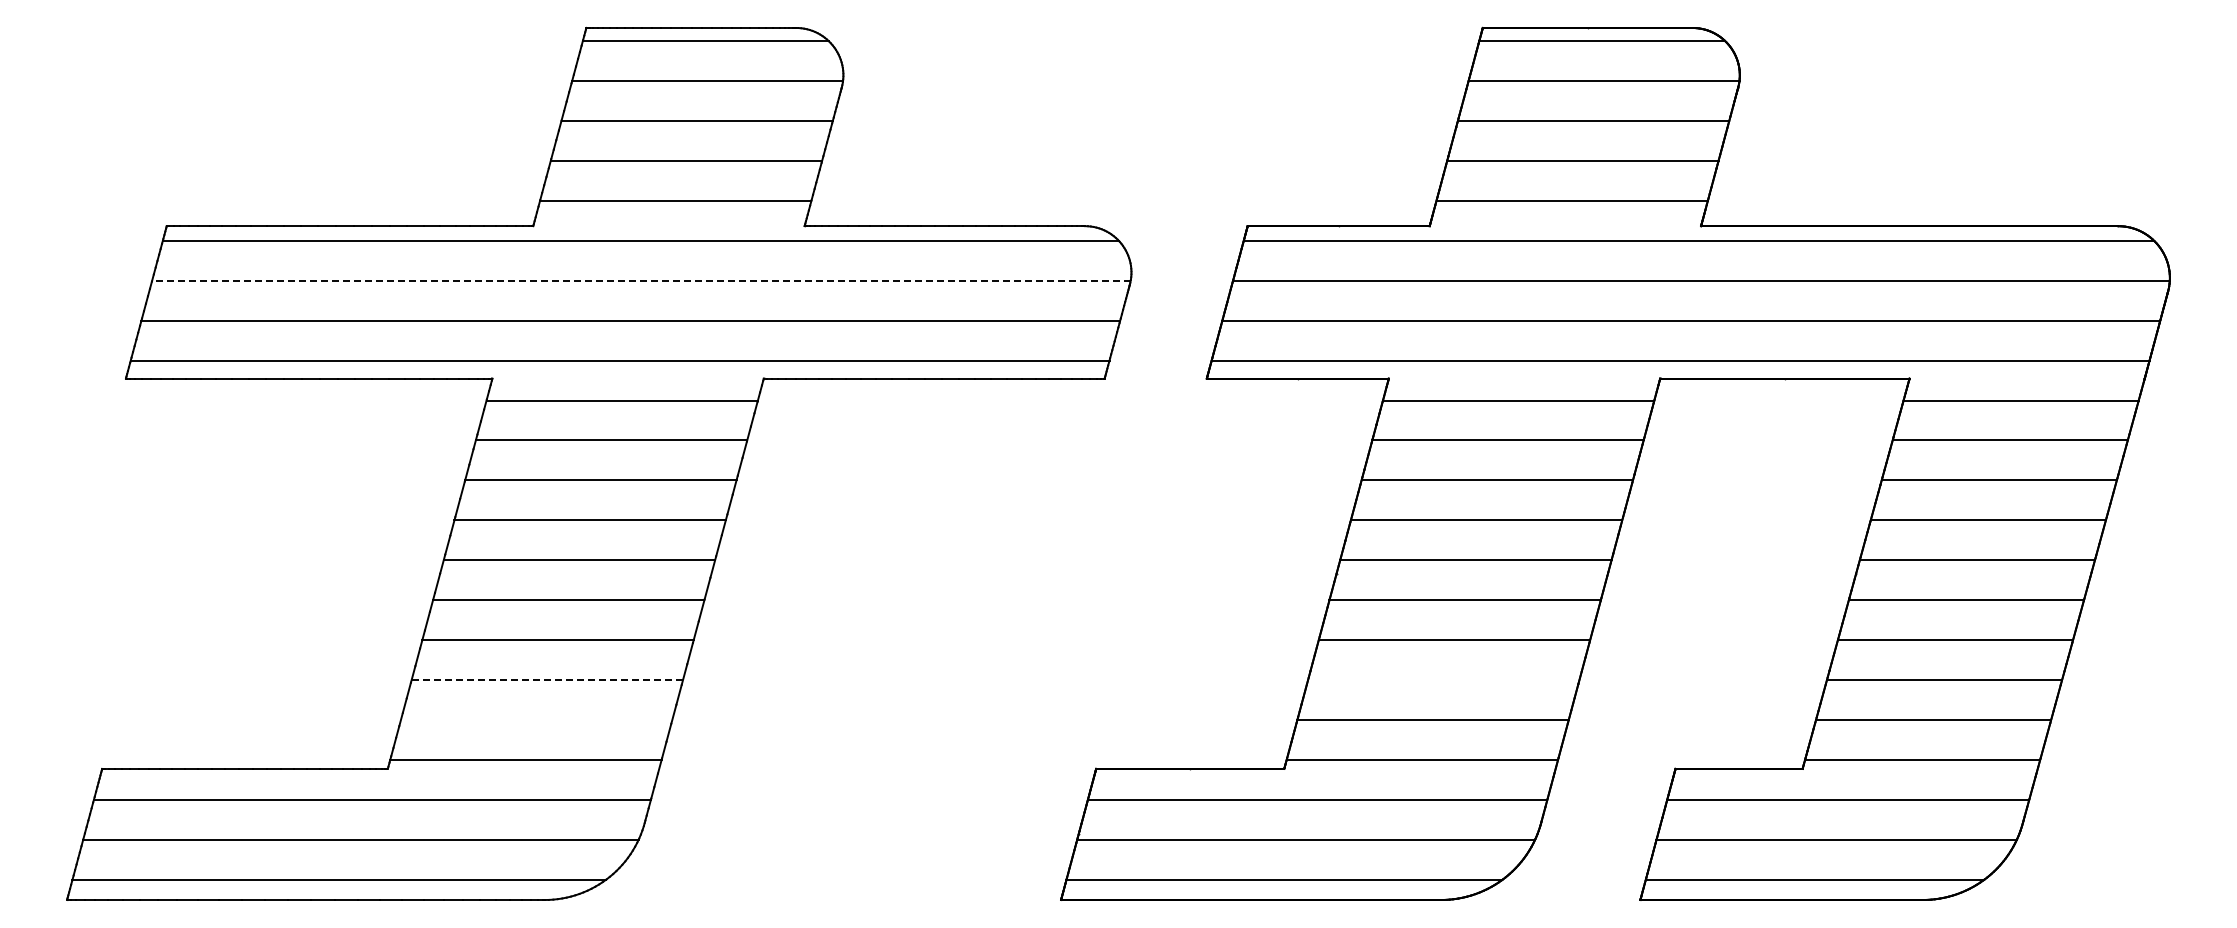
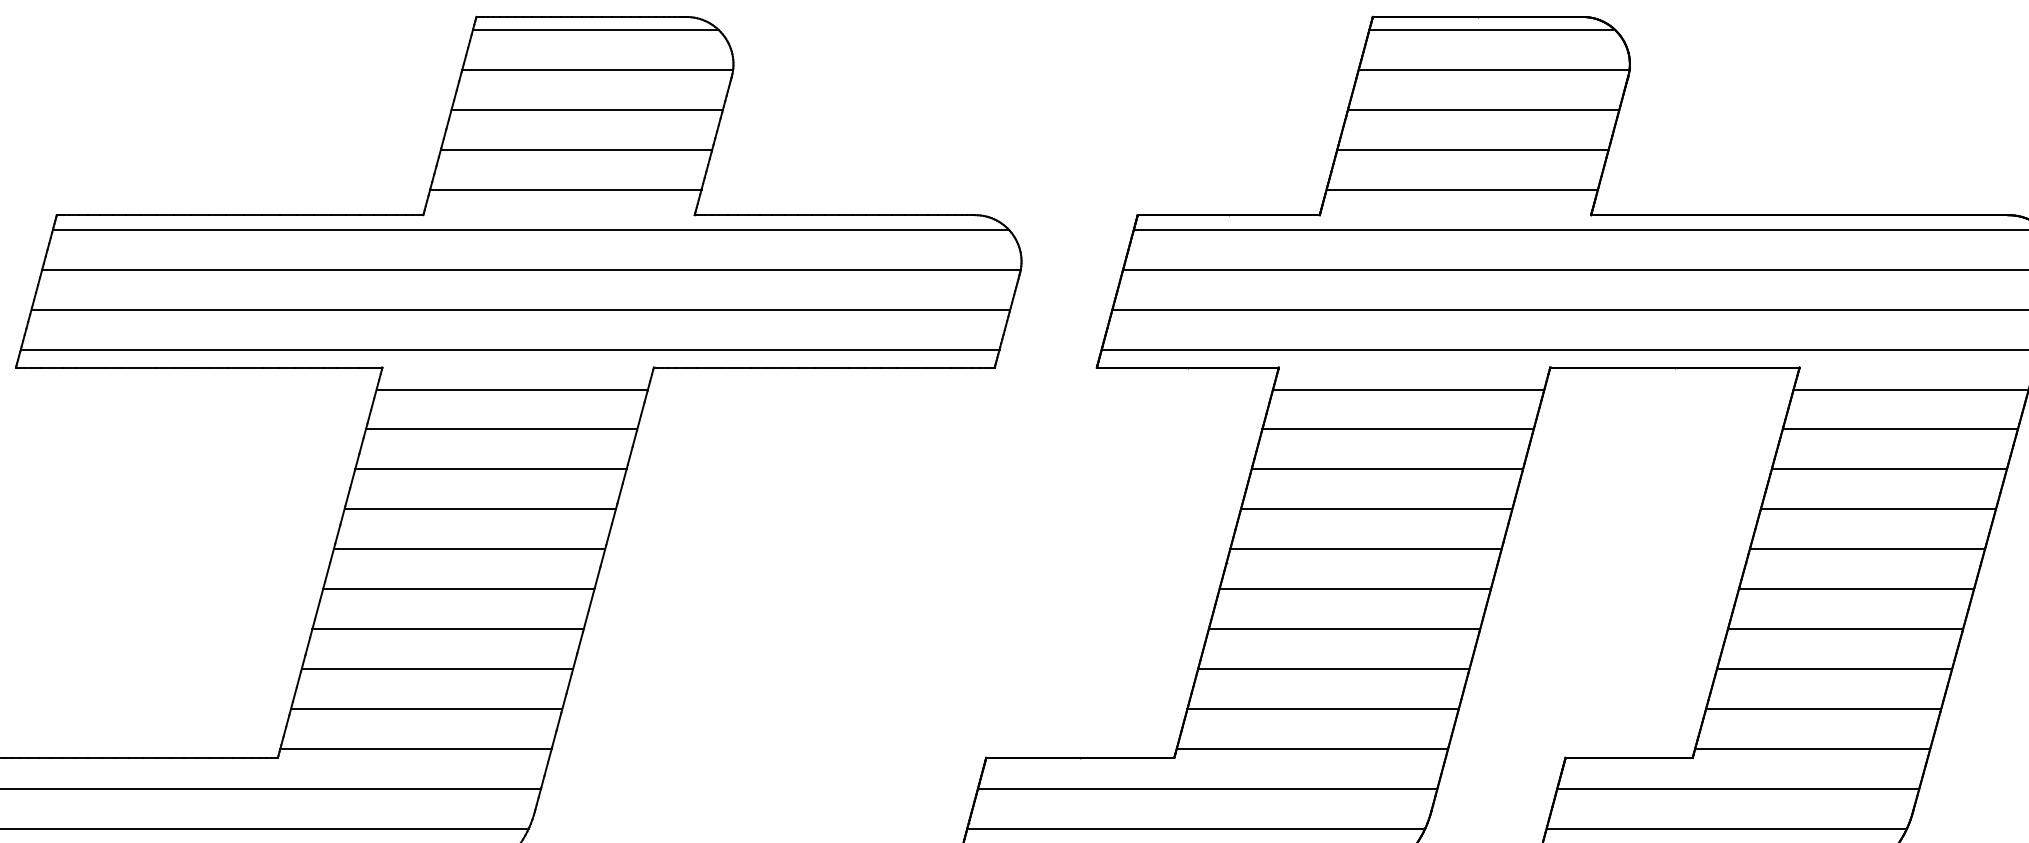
line: (640, 280) -> (530, 269), dashed -> solid
line: (547, 680) -> (437, 669), dashed -> solid
line: (1443, 680) -> (1333, 669), added
line: (536, 720) -> (426, 709), added

